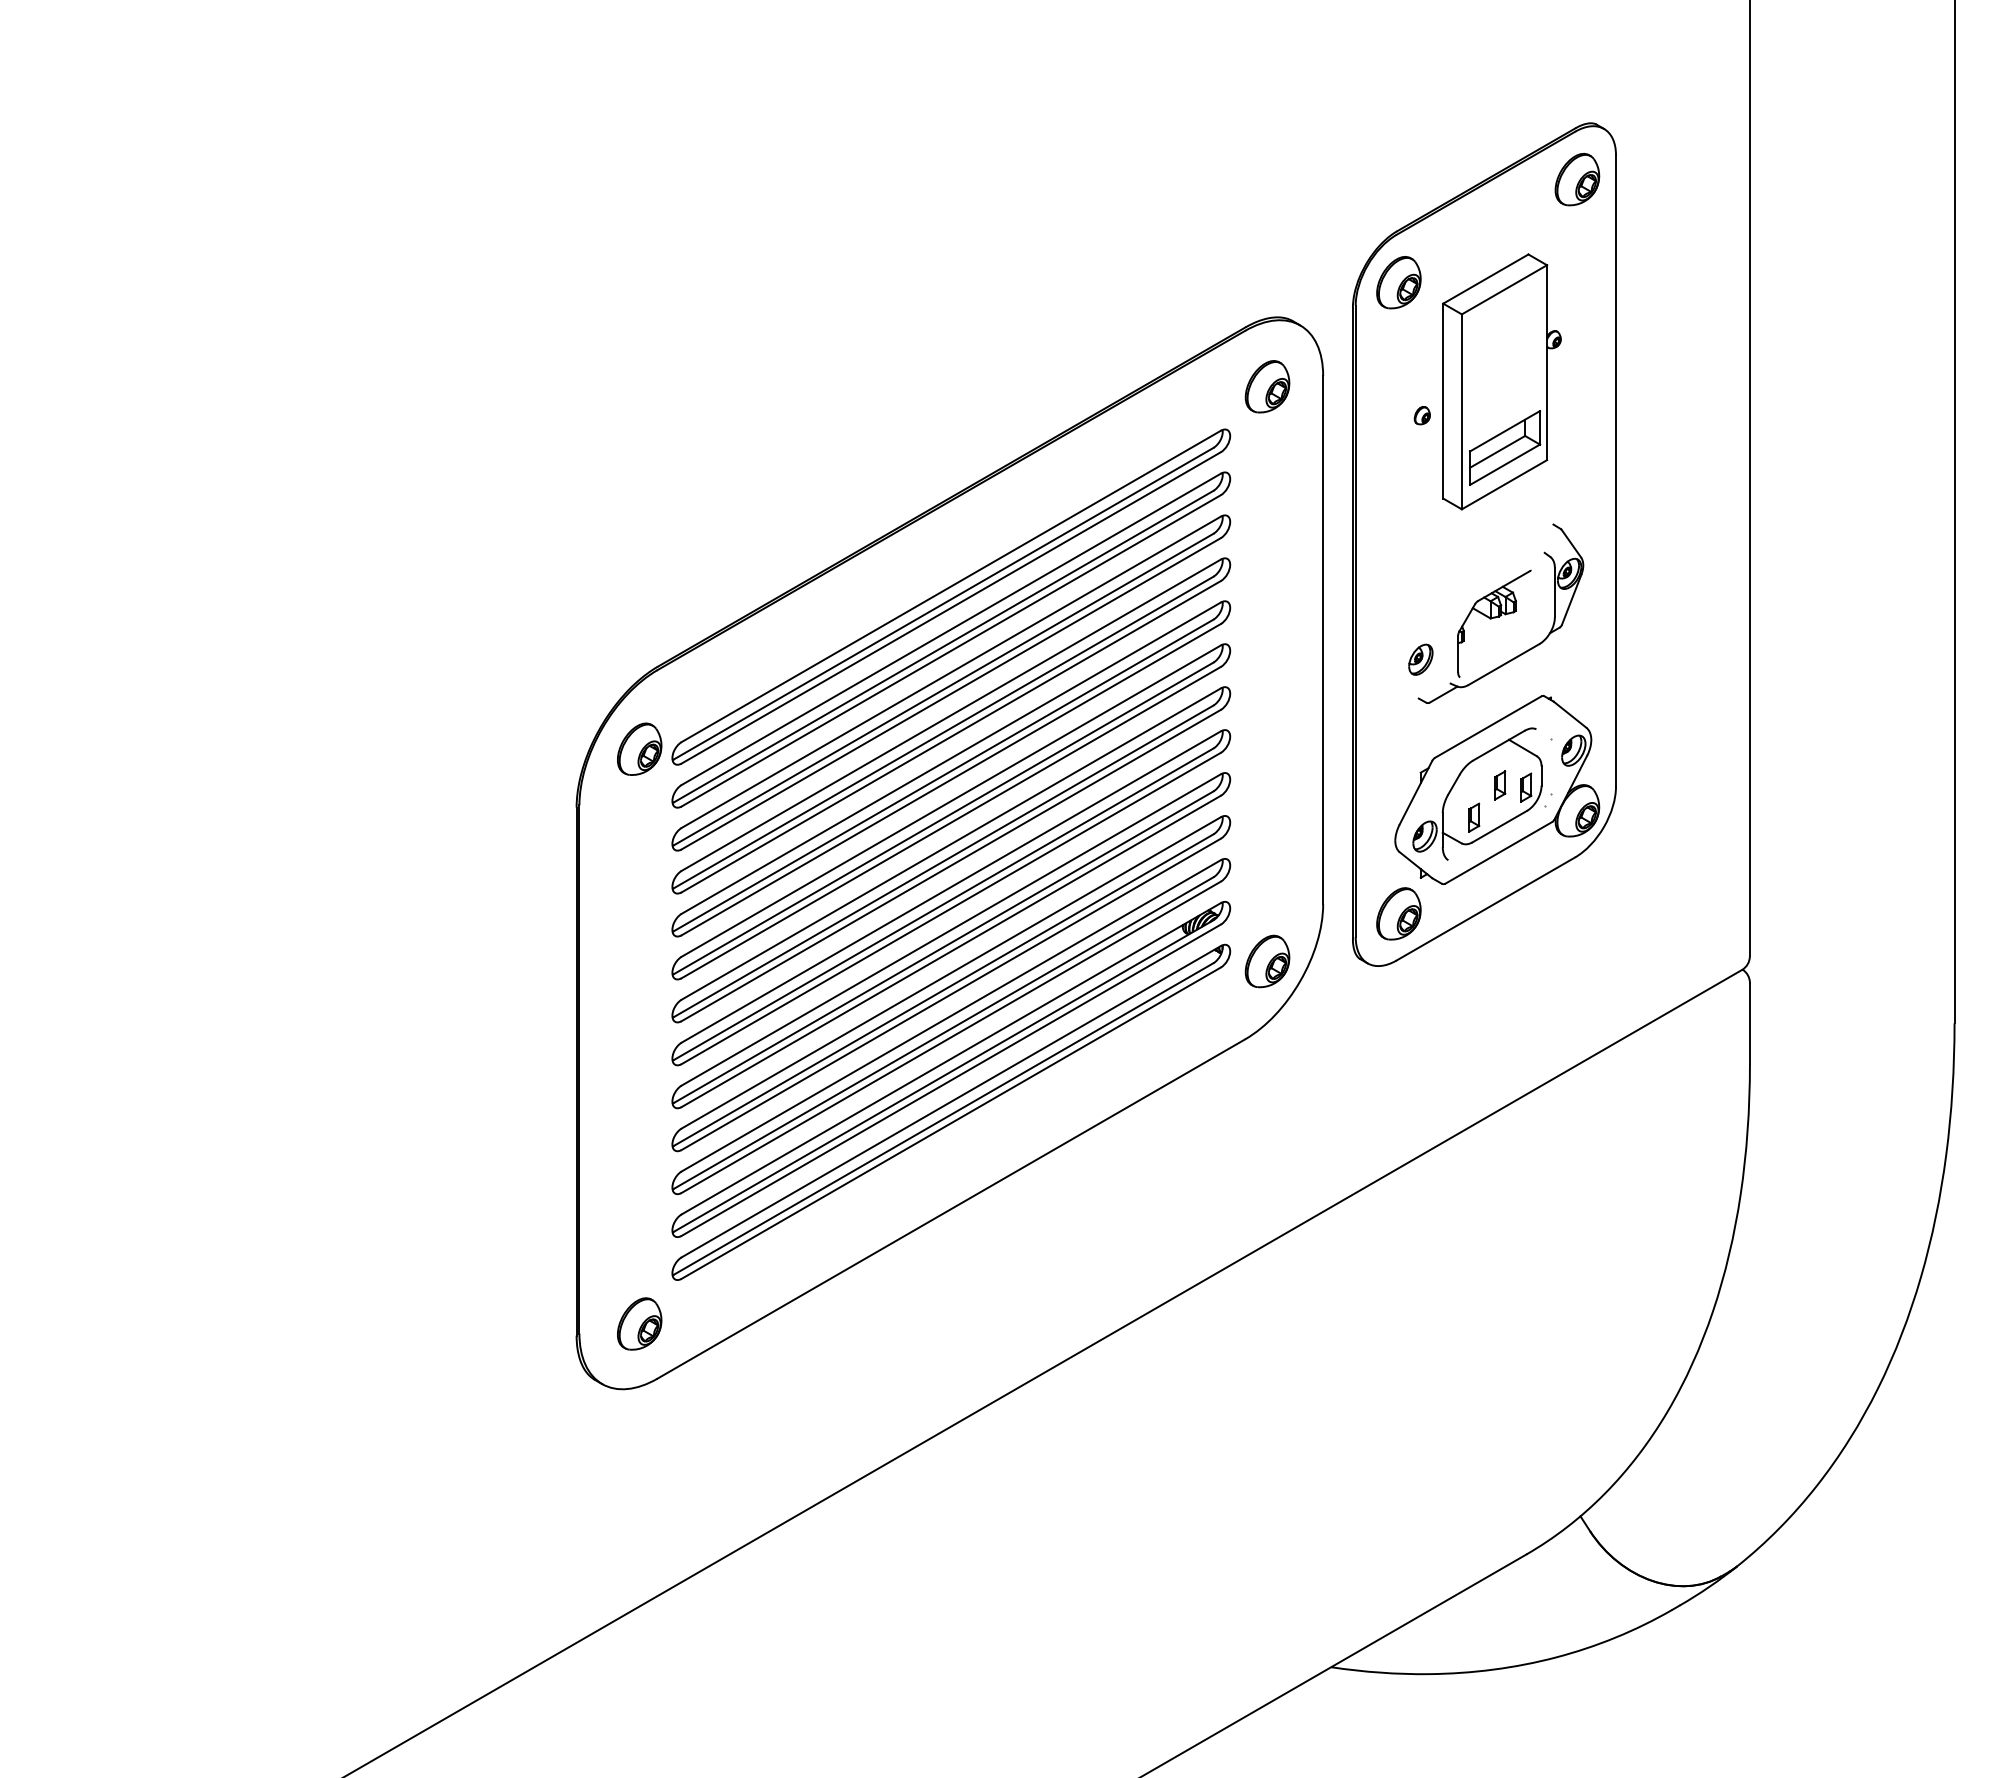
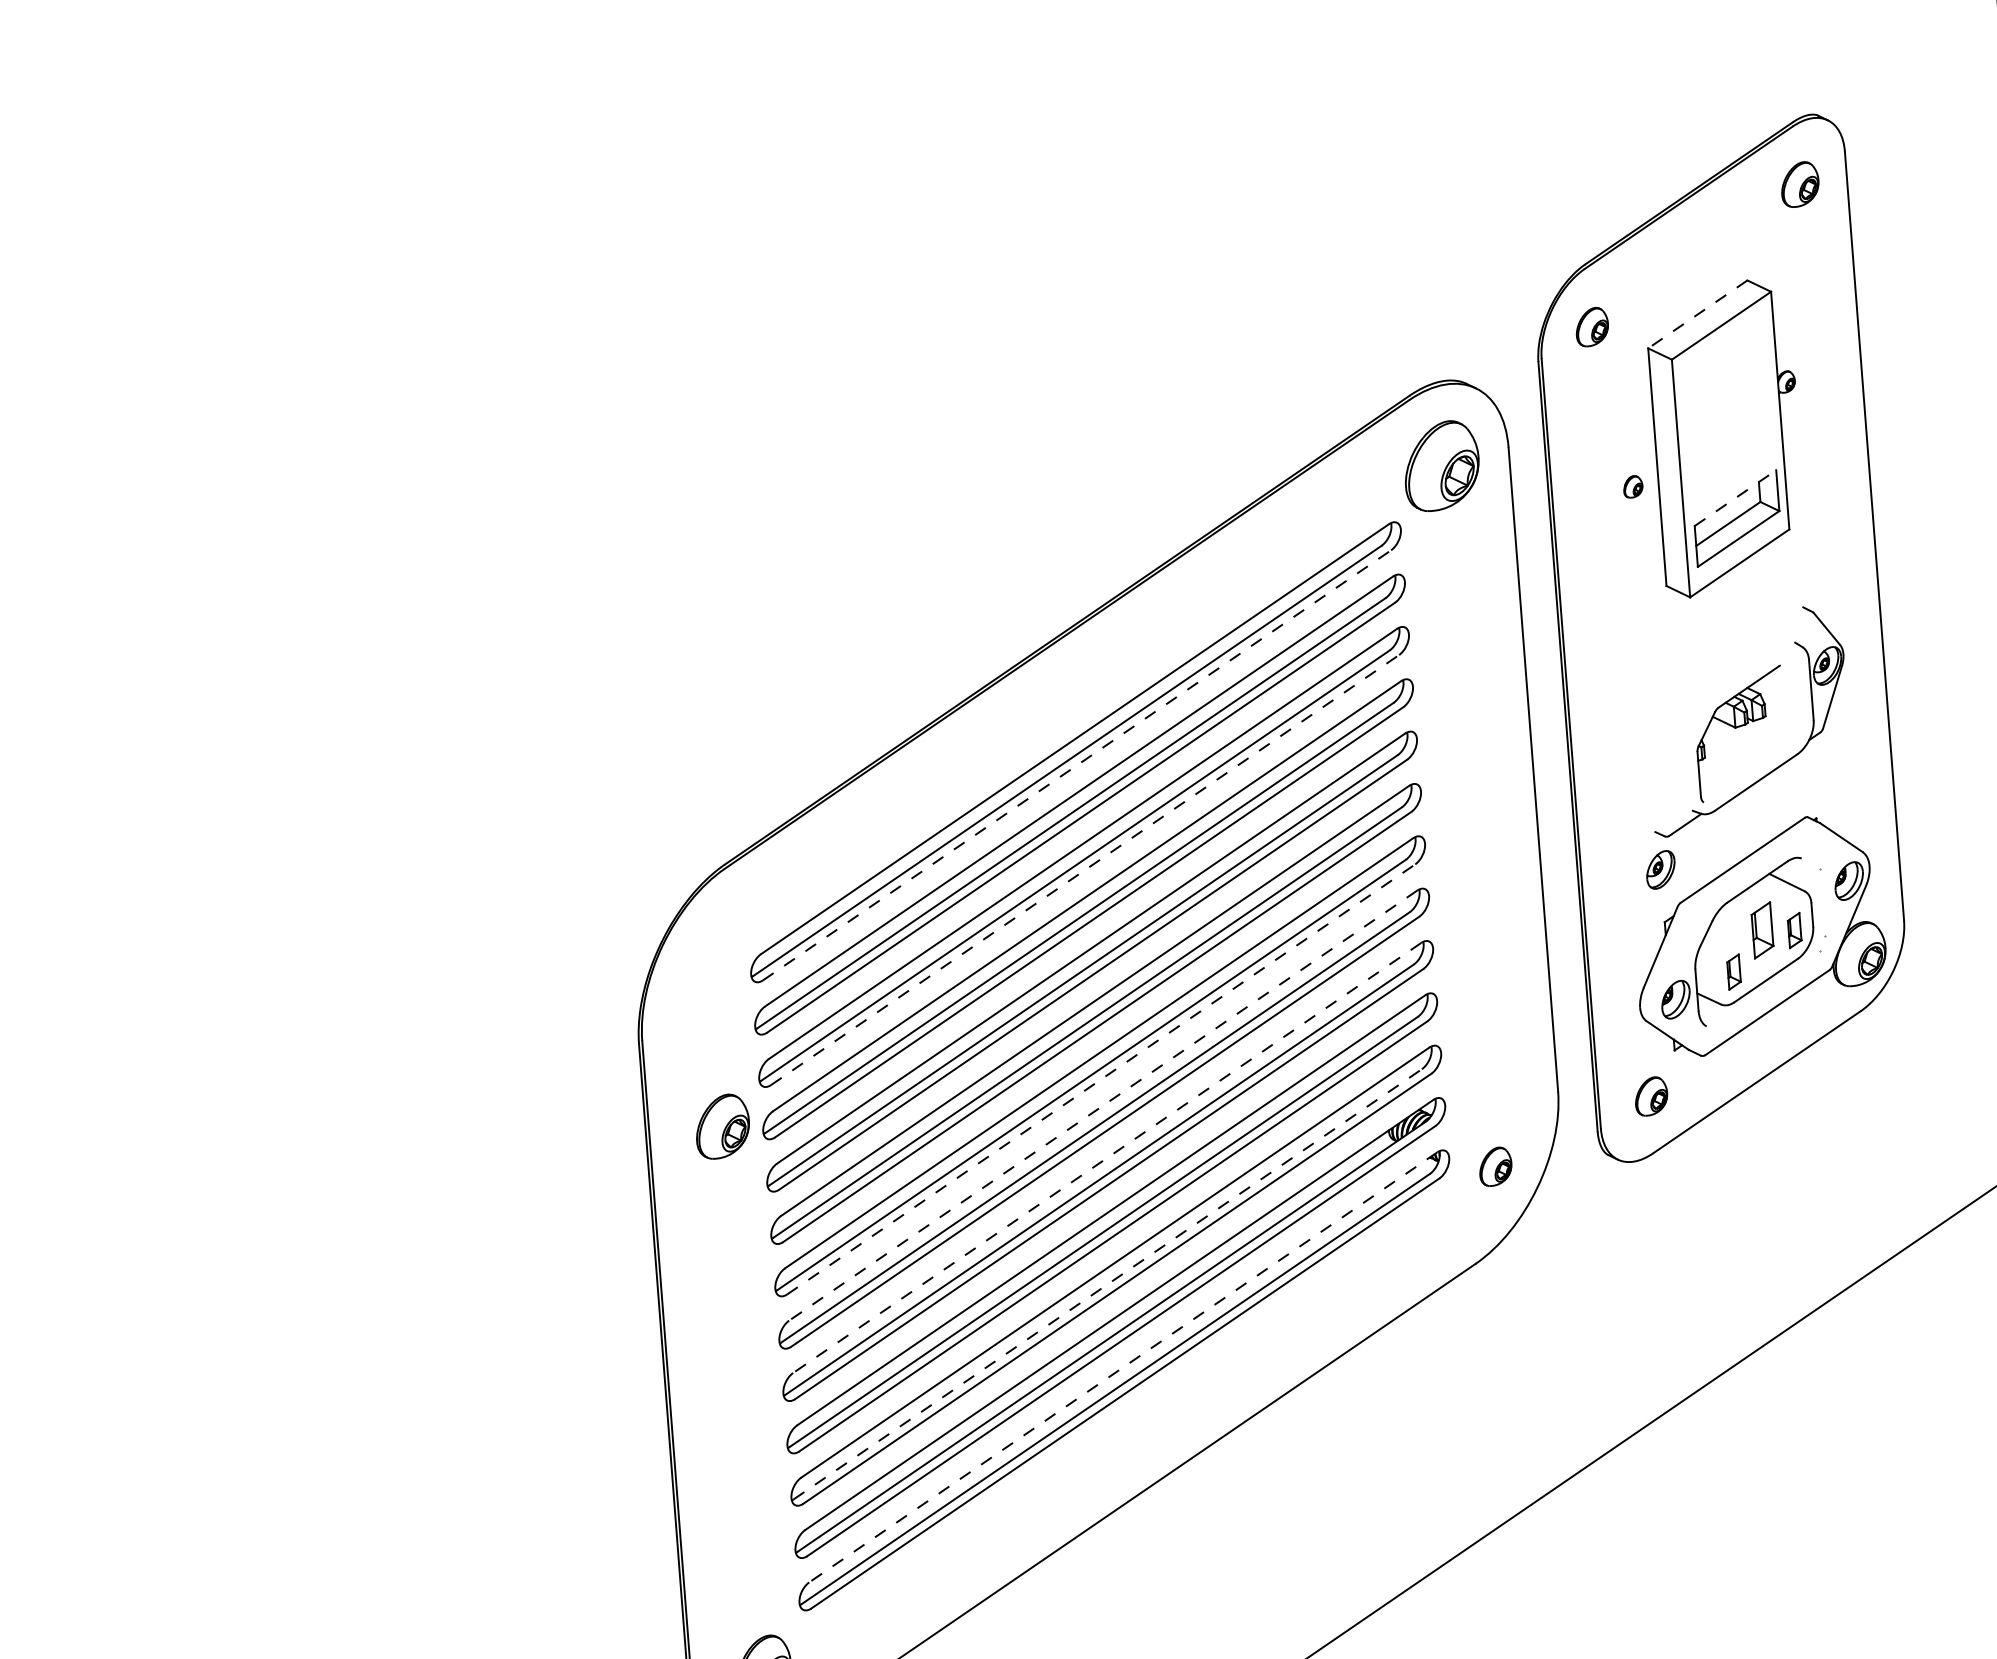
part: (1577, 179) -> (1800, 184), size x0.7
line: (1485, 279) -> (1697, 314), solid -> dashed
part: (1398, 282) -> (1591, 326), size x0.6
part: (1267, 386) -> (1441, 465), size x1.4
line: (1505, 431) -> (1736, 498), solid -> dashed
line: (951, 607) -> (1077, 764), solid -> dashed
part: (1420, 659) -> (1660, 869), moved
line: (951, 693) -> (1085, 869), solid -> dashed
part: (639, 748) -> (722, 1125), moved
part: (1500, 785) -> (1763, 930), size x1.6
line: (951, 865) -> (1101, 1079), solid -> dashed
line: (950, 887) -> (1102, 1106), solid -> dashed
part: (1398, 913) -> (1650, 1095), size x0.6
line: (950, 930) -> (1106, 1158), solid -> dashed
part: (1267, 961) -> (1495, 1166), size x0.6
line: (944, 1032) -> (1108, 1283), solid -> dashed
line: (950, 1101) -> (1122, 1367), solid -> dashed

